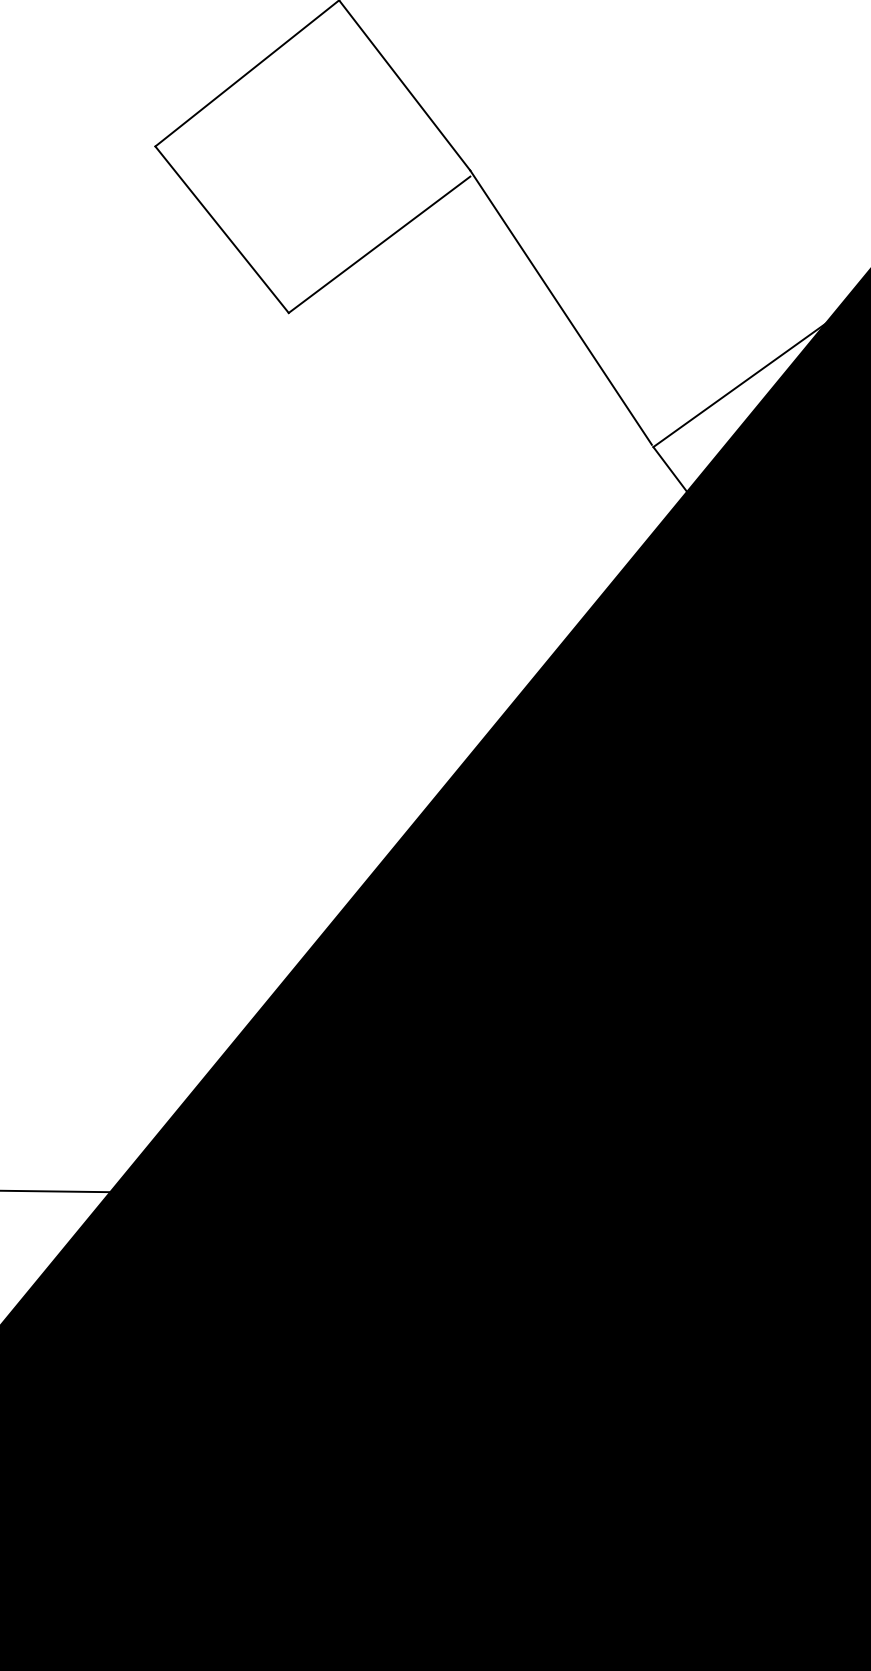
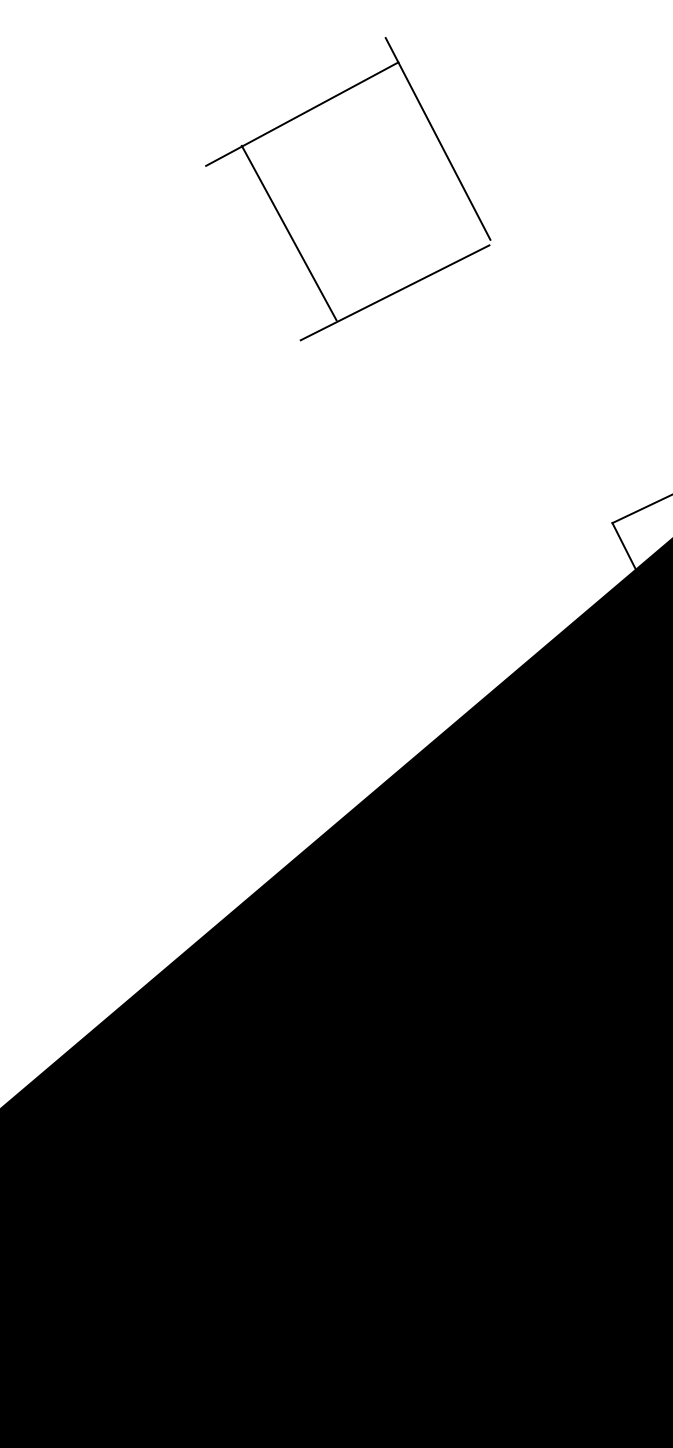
line: (221, 229) -> (288, 232), moved
line: (560, 307) -> (550, 380), removed

